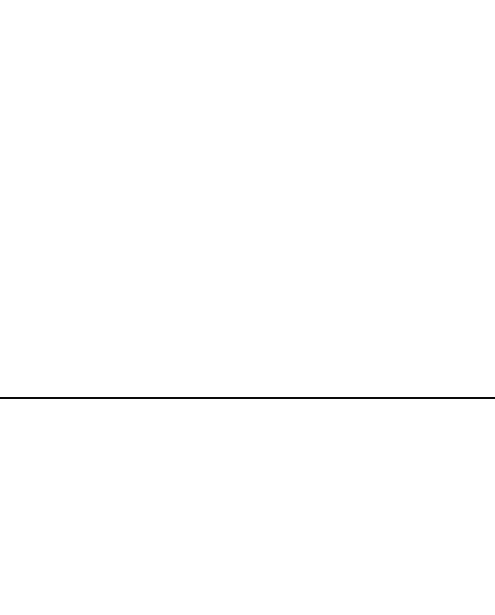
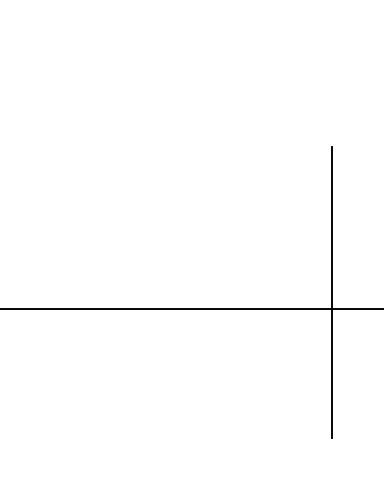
line: (428, 377) -> (332, 292), added

